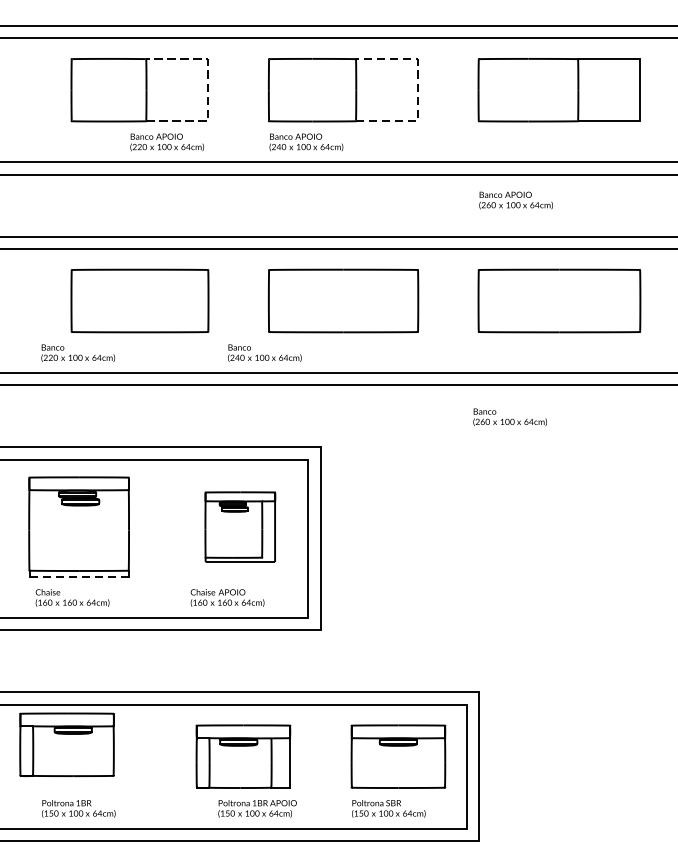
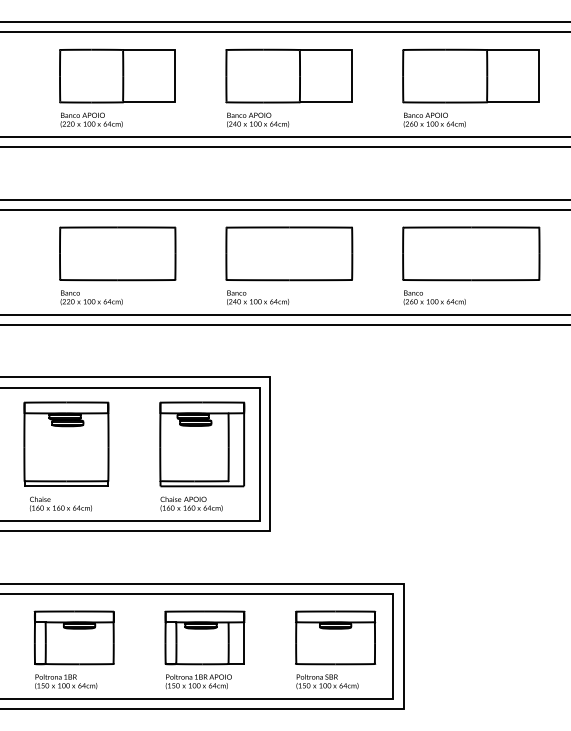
line: (208, 89) -> (175, 75), dashed -> solid
line: (418, 89) -> (352, 75), dashed -> solid
text: (166, 141) -> (91, 119), moved
text: (515, 199) -> (434, 119), moved
text: (77, 352) -> (91, 297), moved
text: (265, 352) -> (258, 297), moved
text: (509, 416) -> (434, 297), moved
part: (240, 527) -> (202, 444), size x1.43
line: (79, 577) -> (66, 486), dashed -> solid
part: (66, 744) -> (73, 637), moved
text: (257, 808) -> (198, 681), moved

